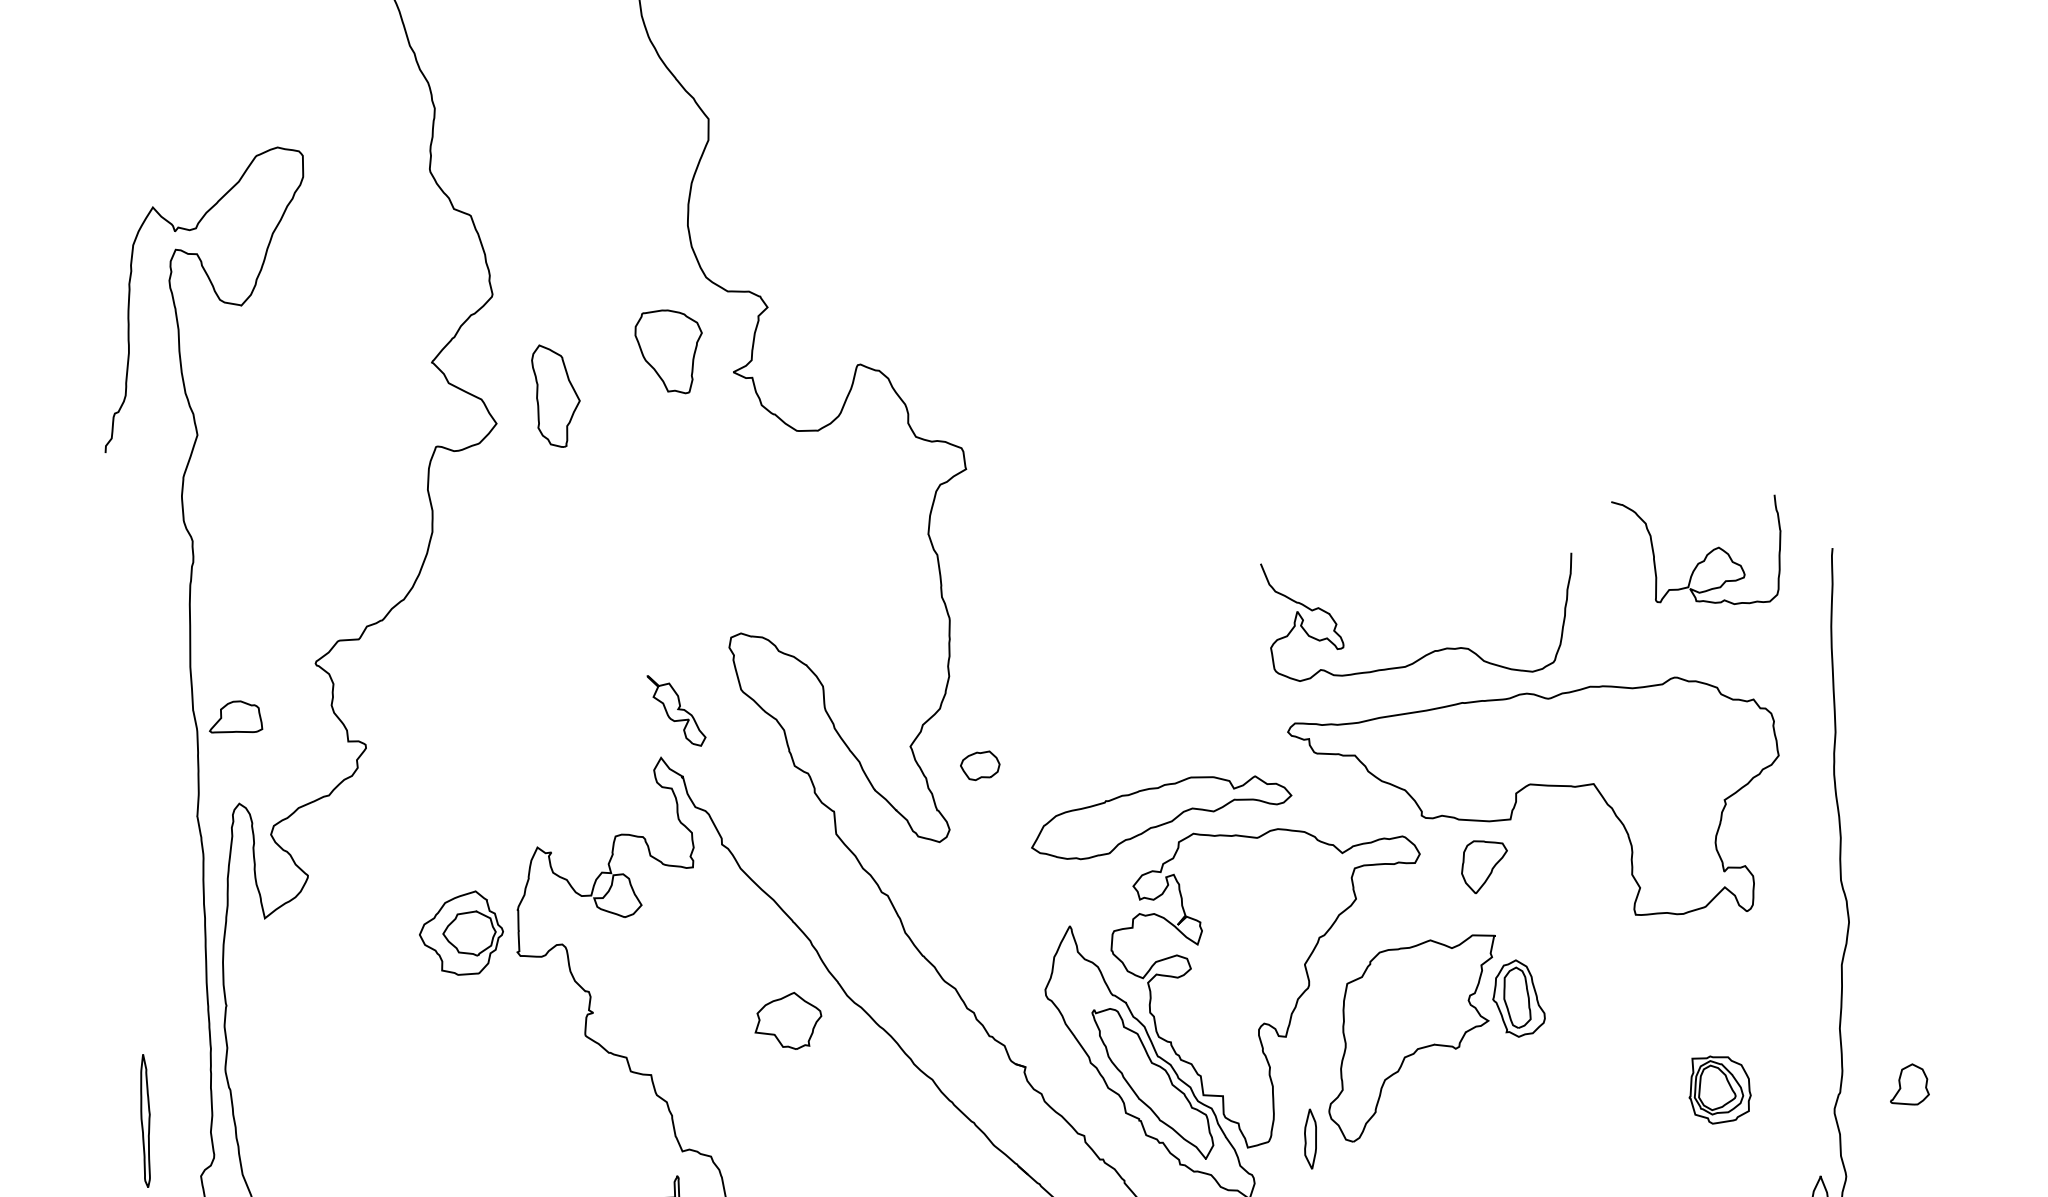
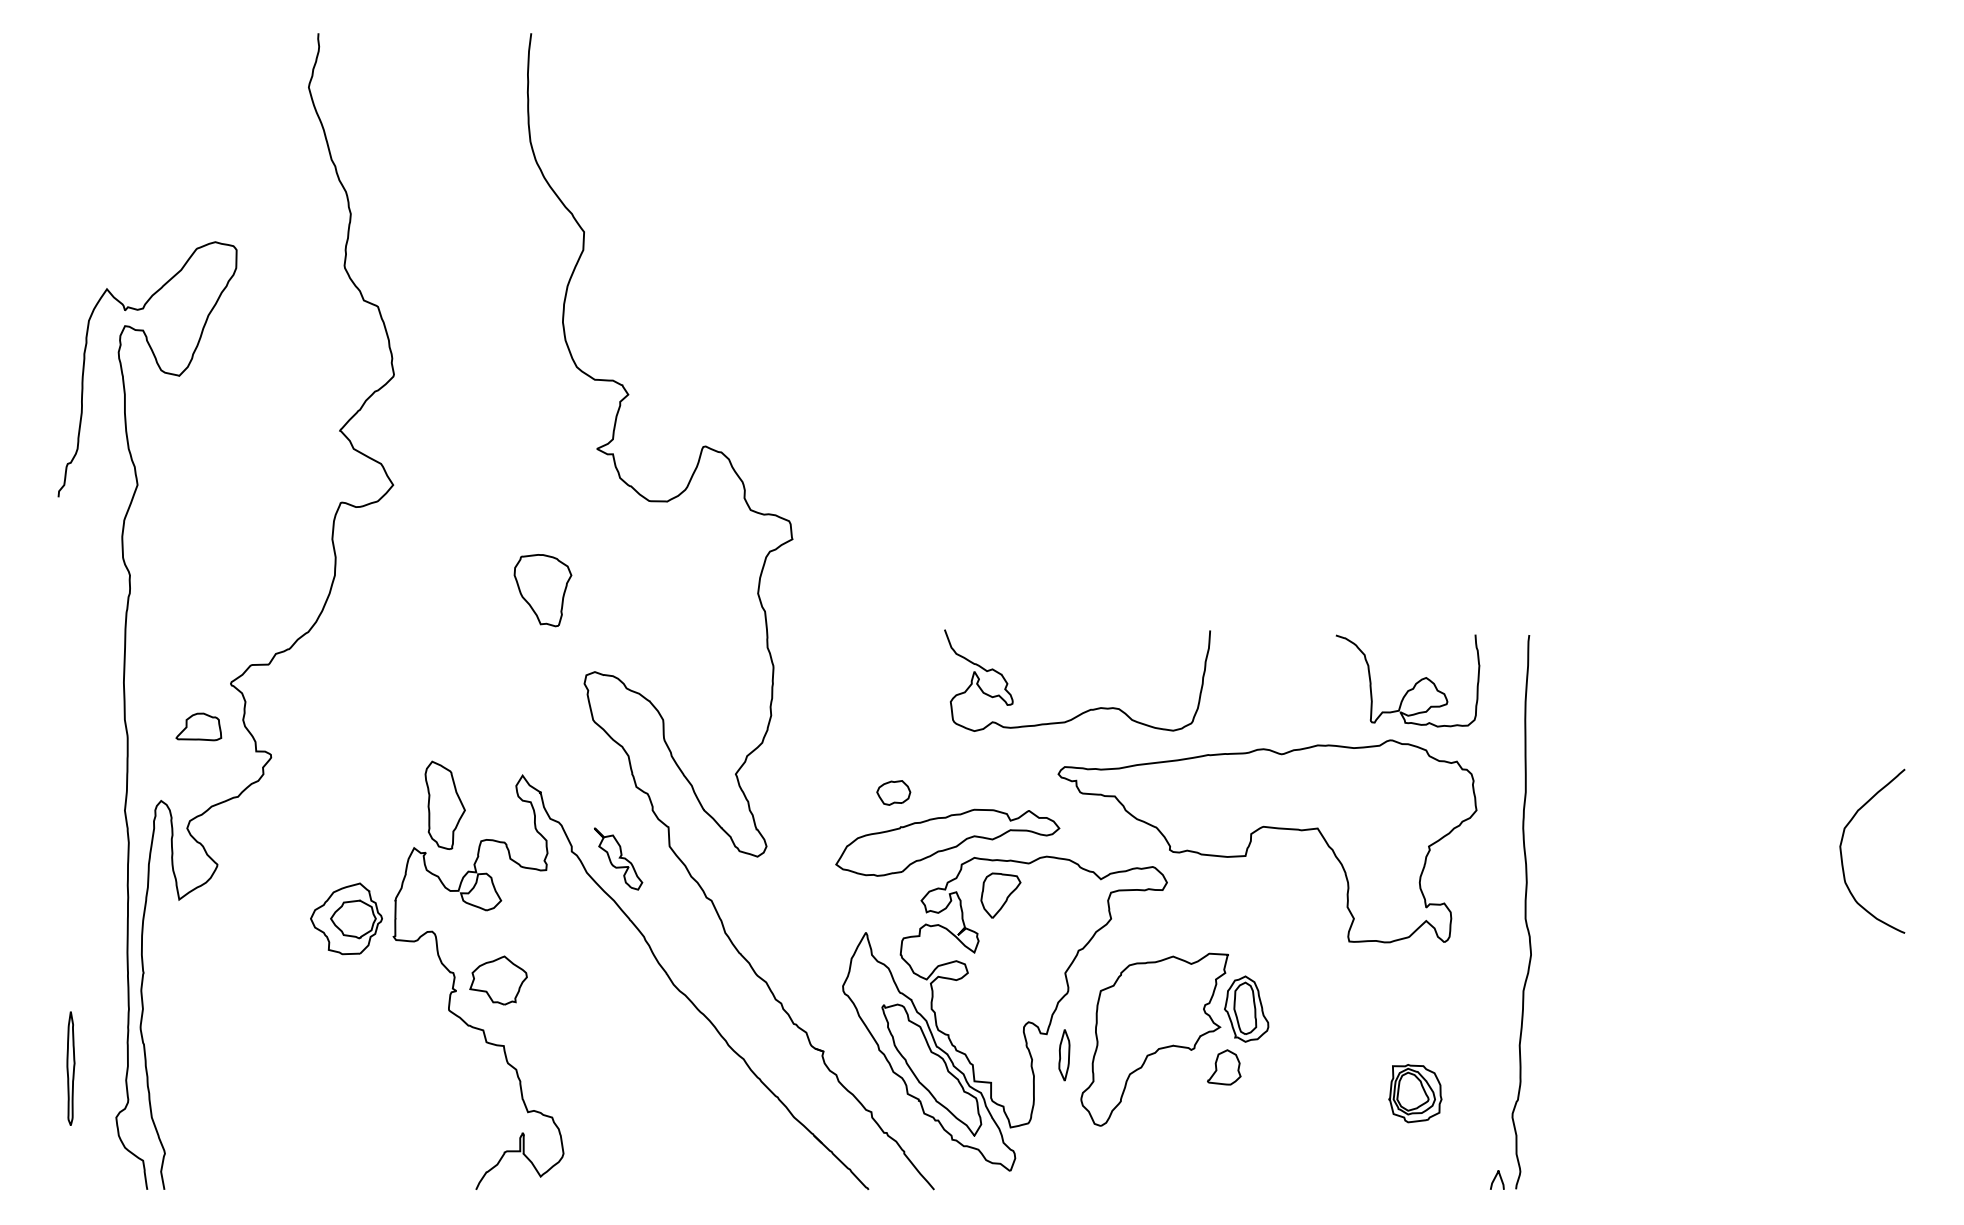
part: (668, 351) -> (542, 590), moved
part: (555, 394) -> (444, 804), moved
curve: (1705, 555) -> (1414, 684), moved
curve: (1432, 650) -> (1088, 709), moved
part: (676, 710) -> (618, 858), moved
part: (235, 716) -> (198, 726), moved
part: (979, 765) -> (893, 792), moved
part: (1484, 866) -> (1000, 895), moved
part: (788, 1021) -> (498, 980), moved
part: (1909, 1084) -> (1224, 1067), moved
part: (1310, 1139) -> (1064, 1055), moved

